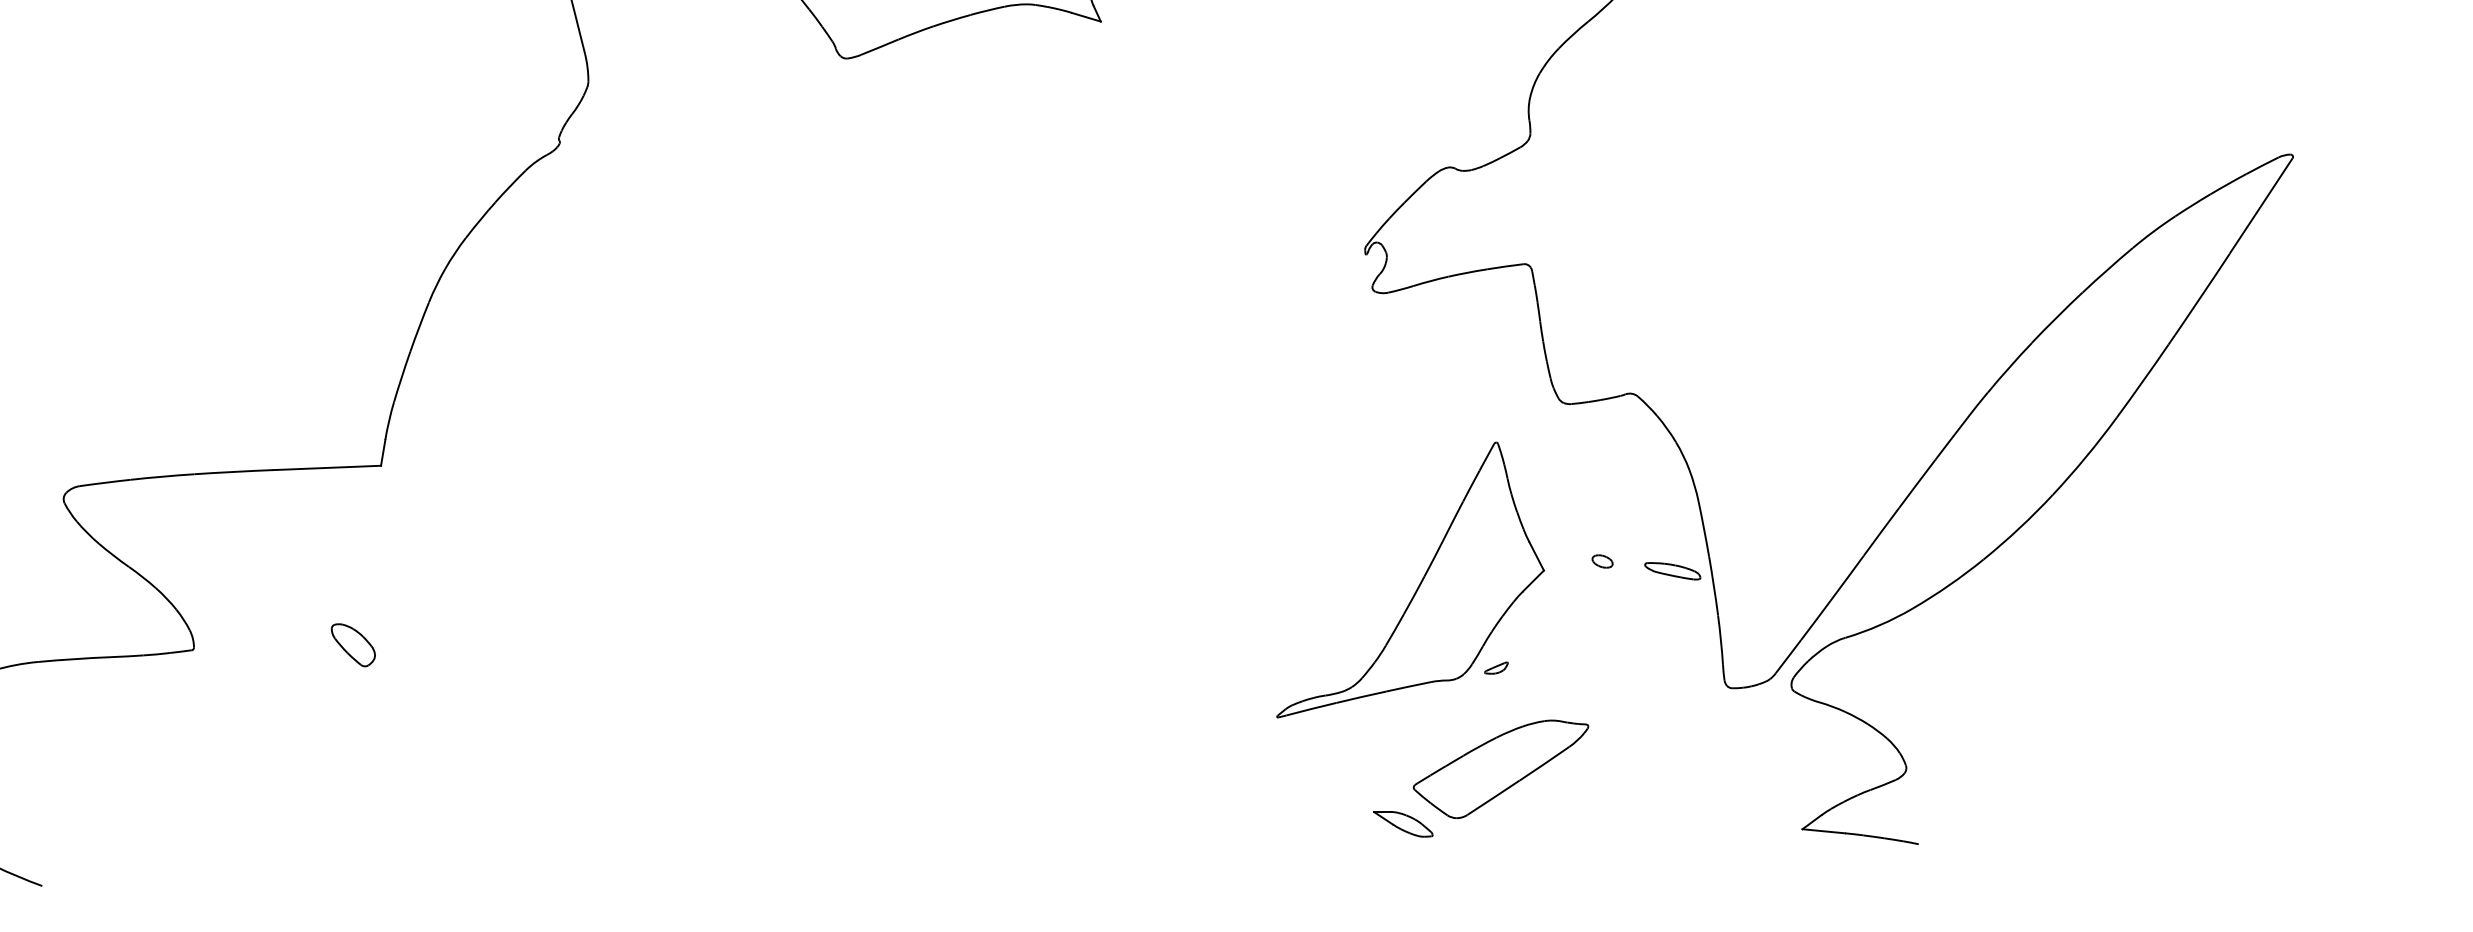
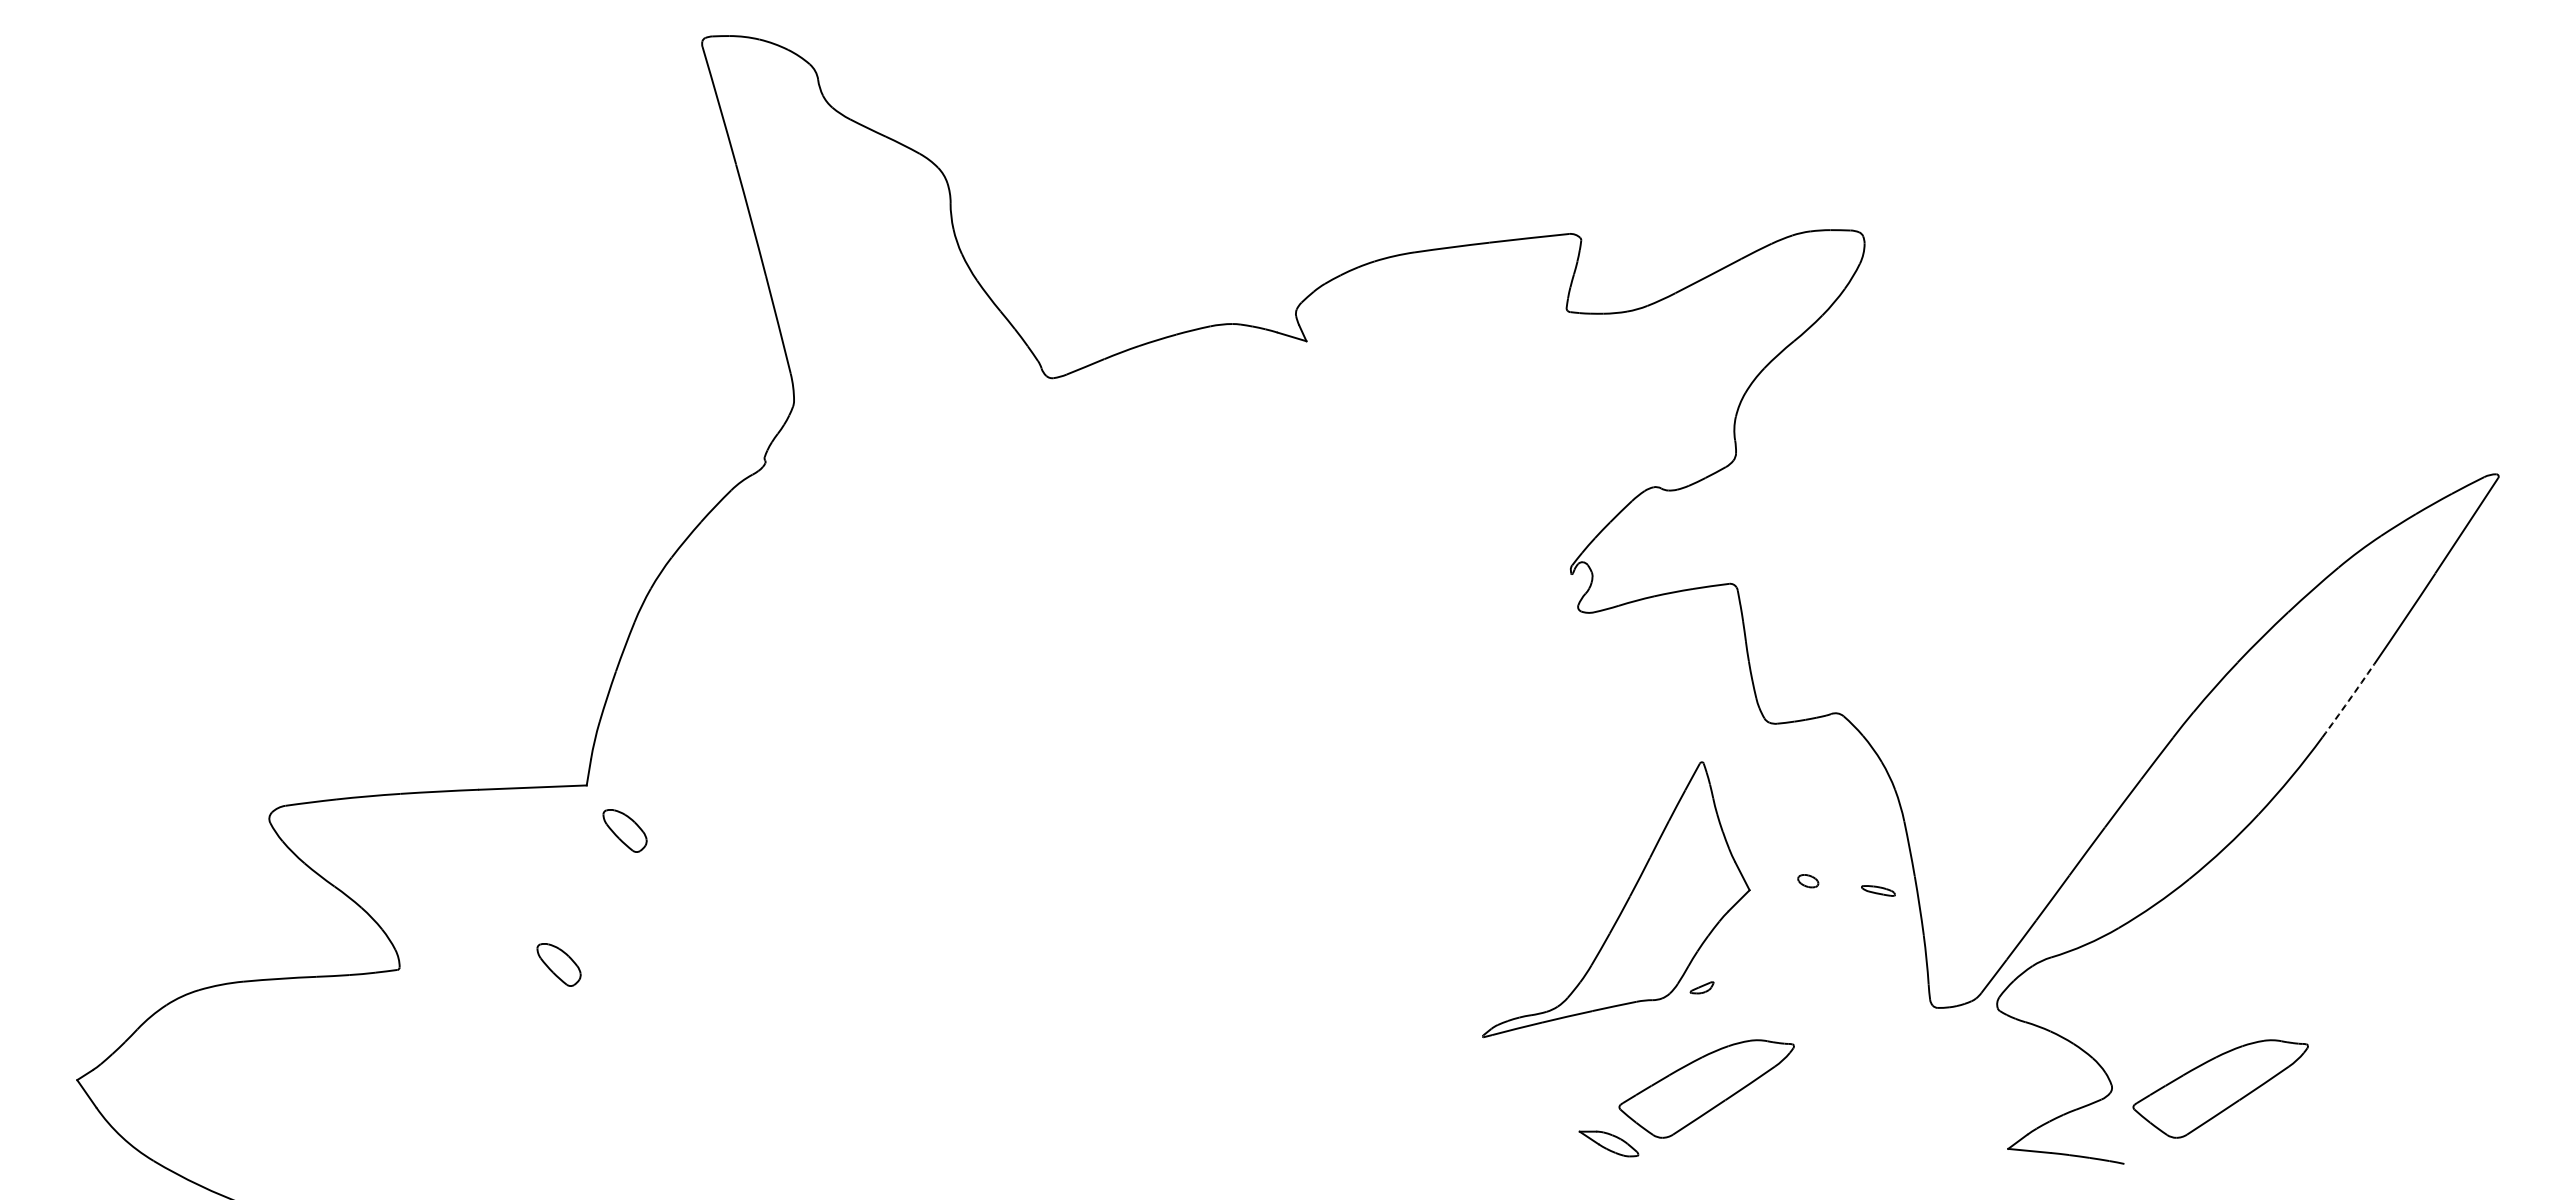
arc: (2142, 380) -> (2348, 700), solid -> dashed
part: (418, 510) -> (624, 830), added
part: (1672, 570) -> (1878, 890), size x0.6
part: (2014, 768) -> (2220, 1088), added

